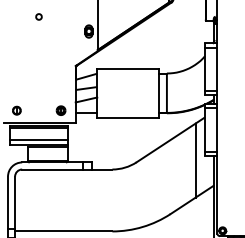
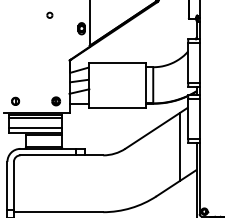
part: (38, 16) -> (49, 14), moved

